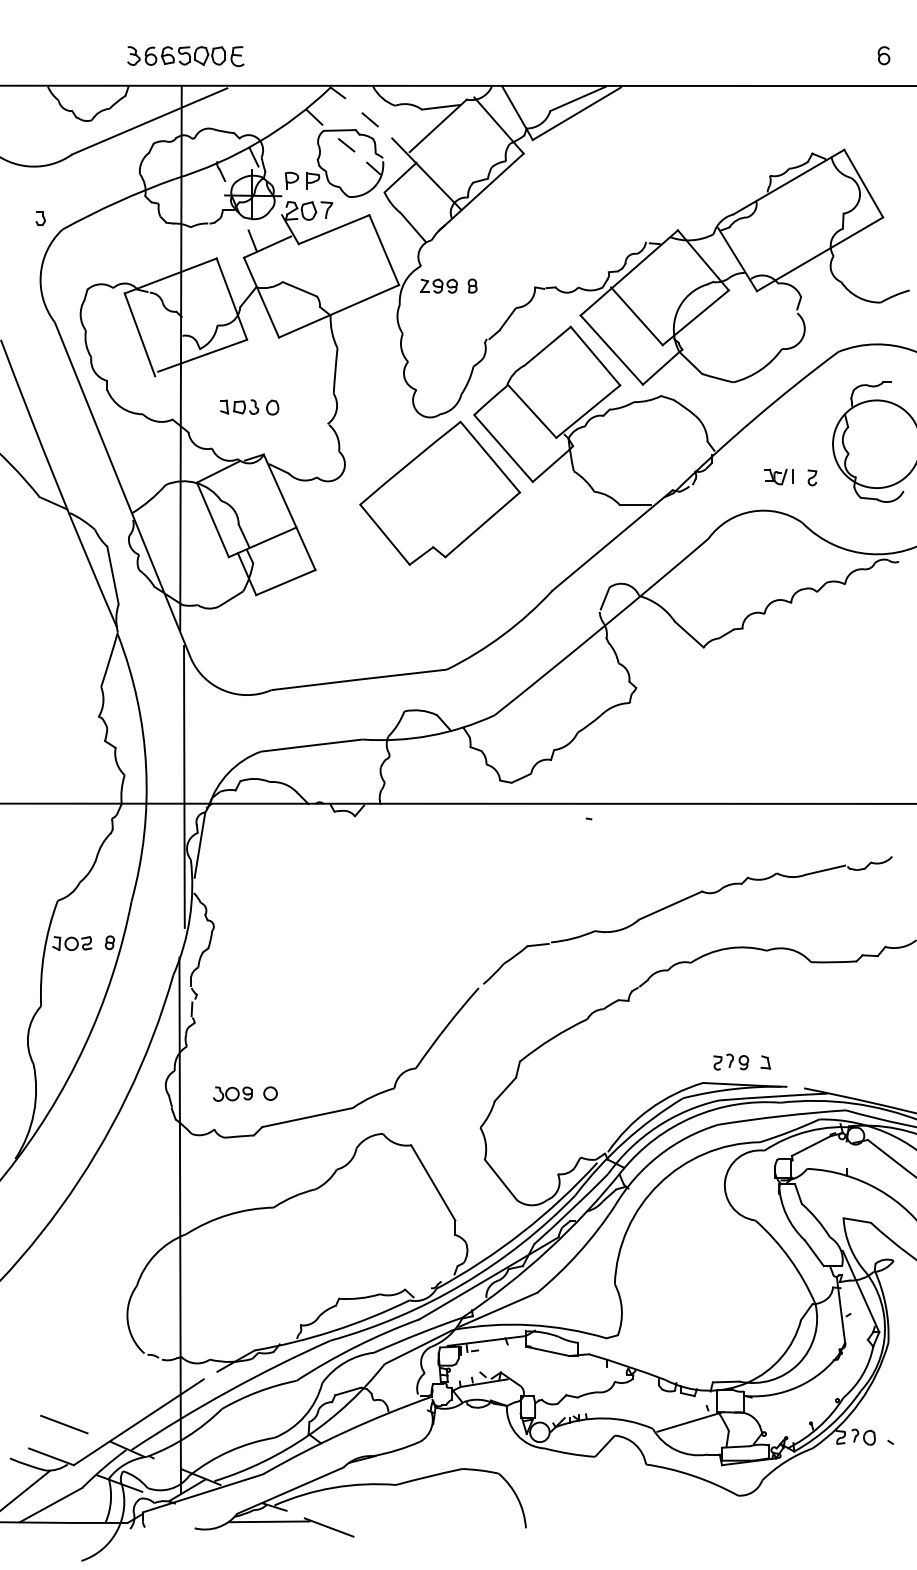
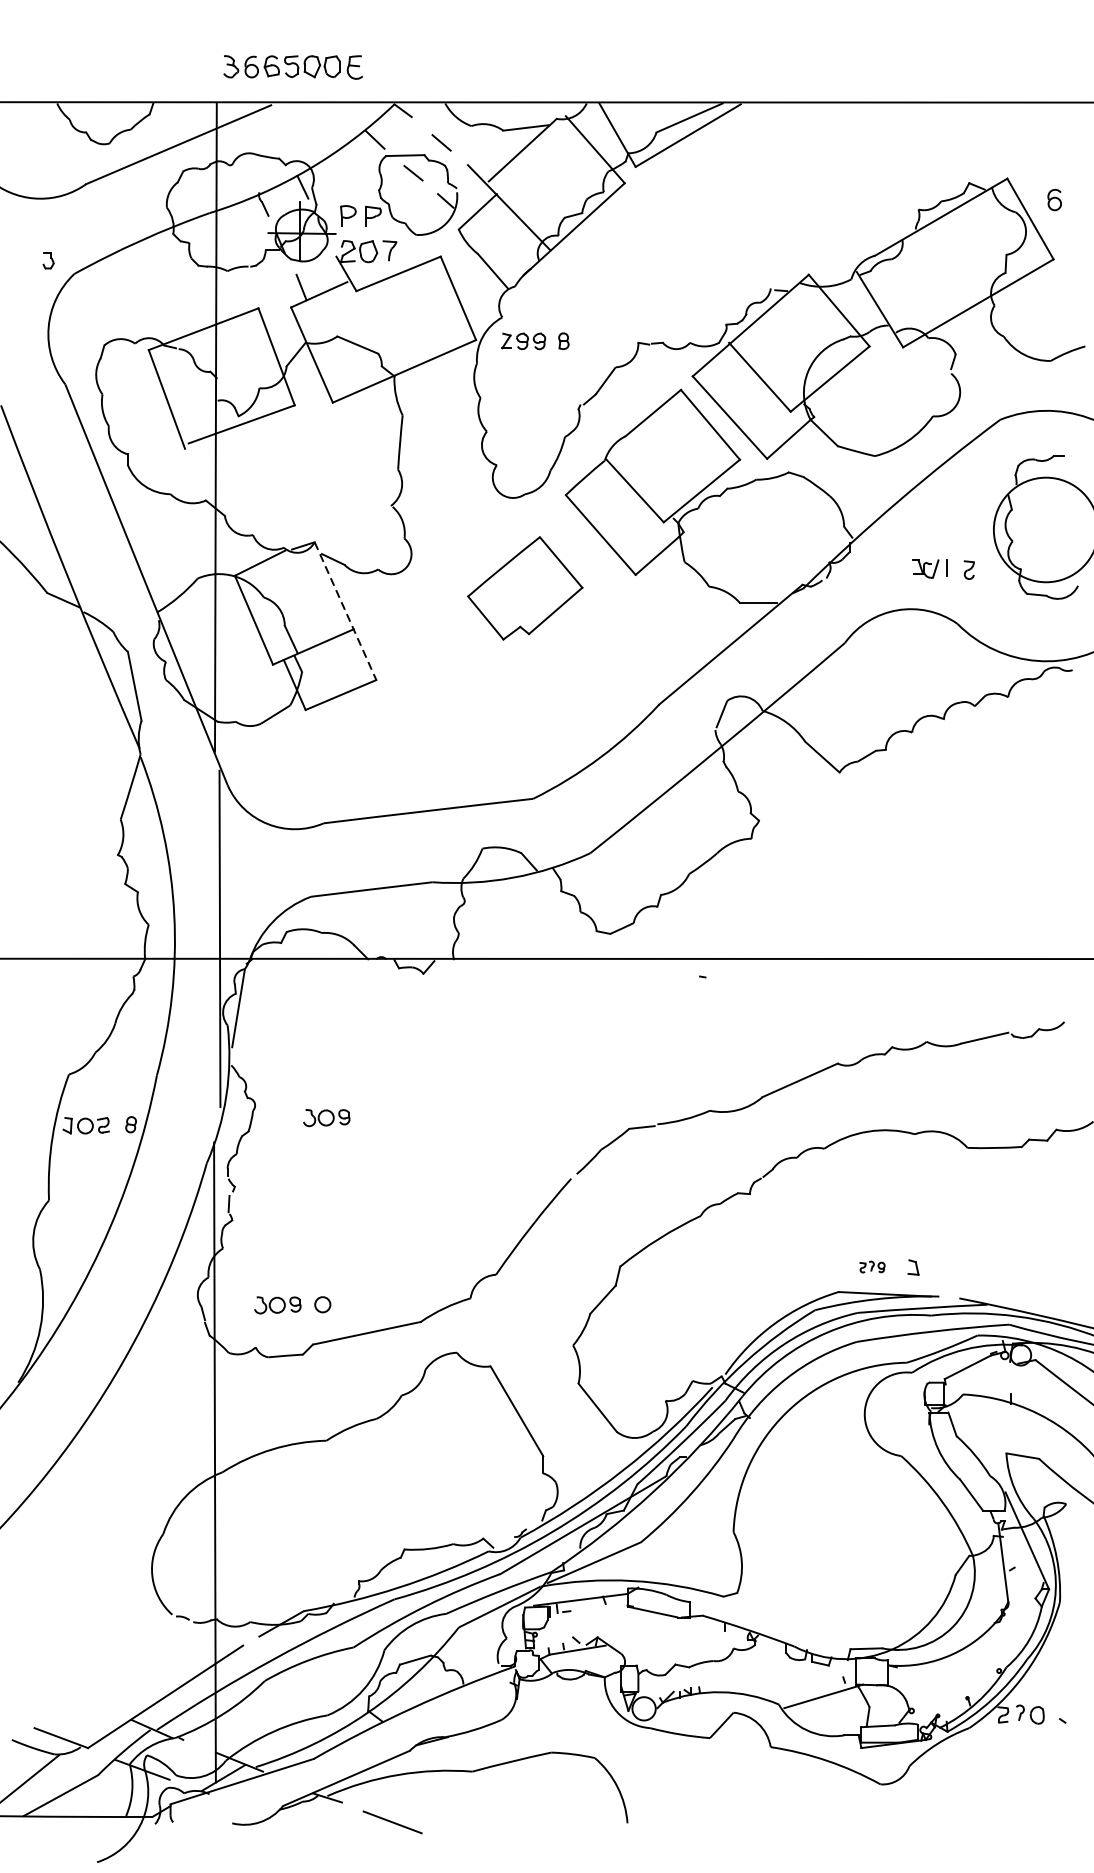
part: (883, 55) -> (1054, 199), moved
part: (185, 56) -> (292, 67), moved
part: (249, 407) -> (297, 486), removed
part: (440, 492) -> (525, 587), size x0.6
line: (289, 512) -> (345, 611), solid -> dashed
part: (273, 936) -> (326, 1117), added
part: (731, 1061) -> (872, 1266), size x0.6
line: (64, 1424) -> (76, 1699), removed
line: (268, 1521) -> (320, 1815), removed

